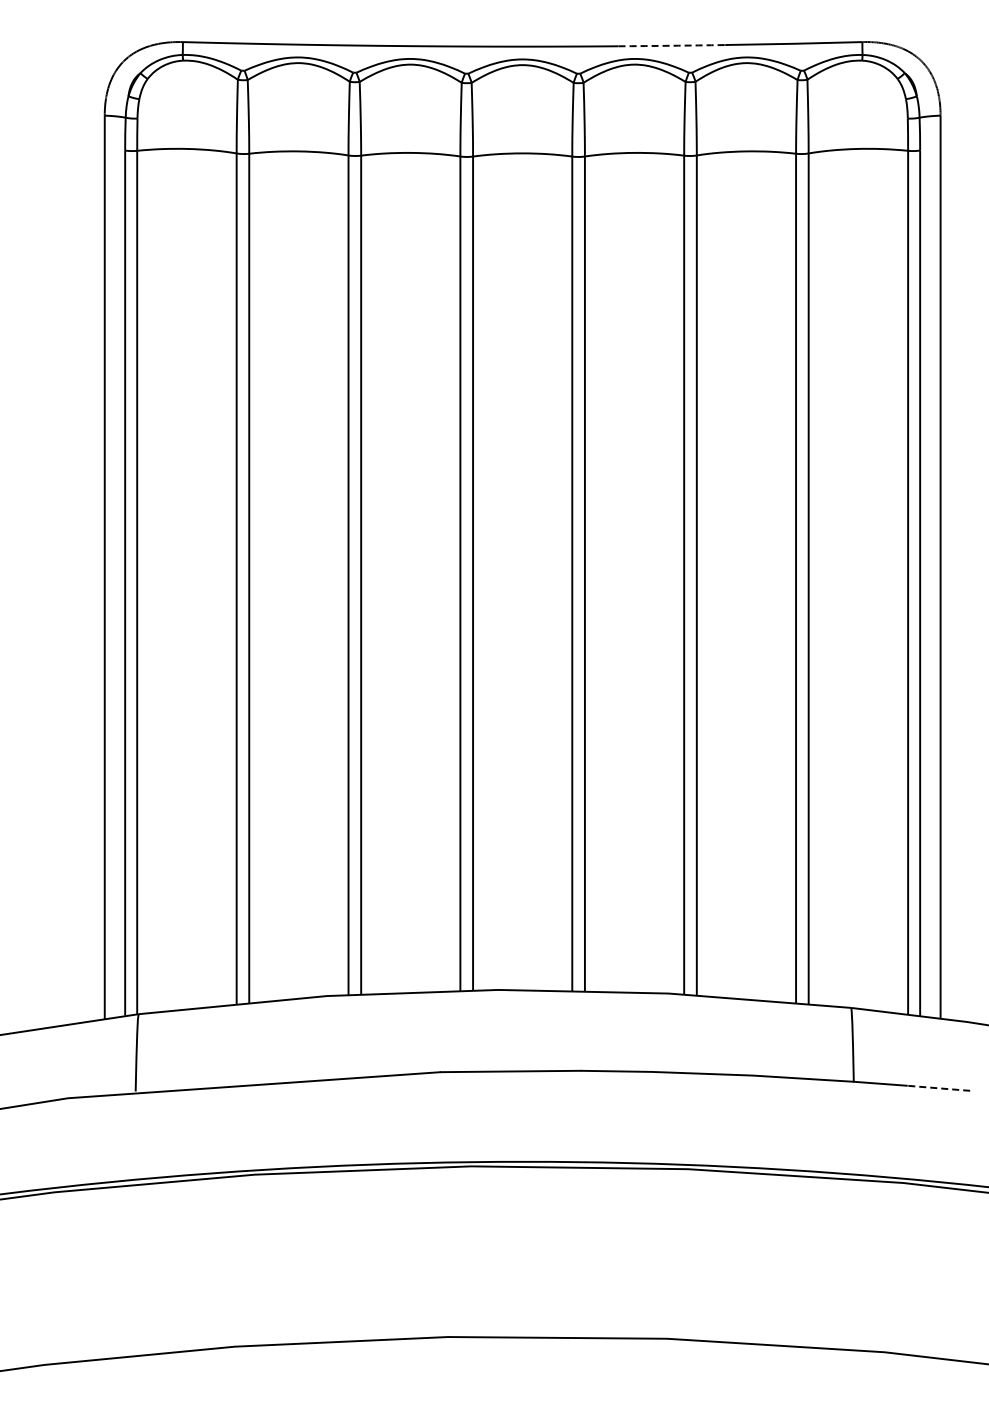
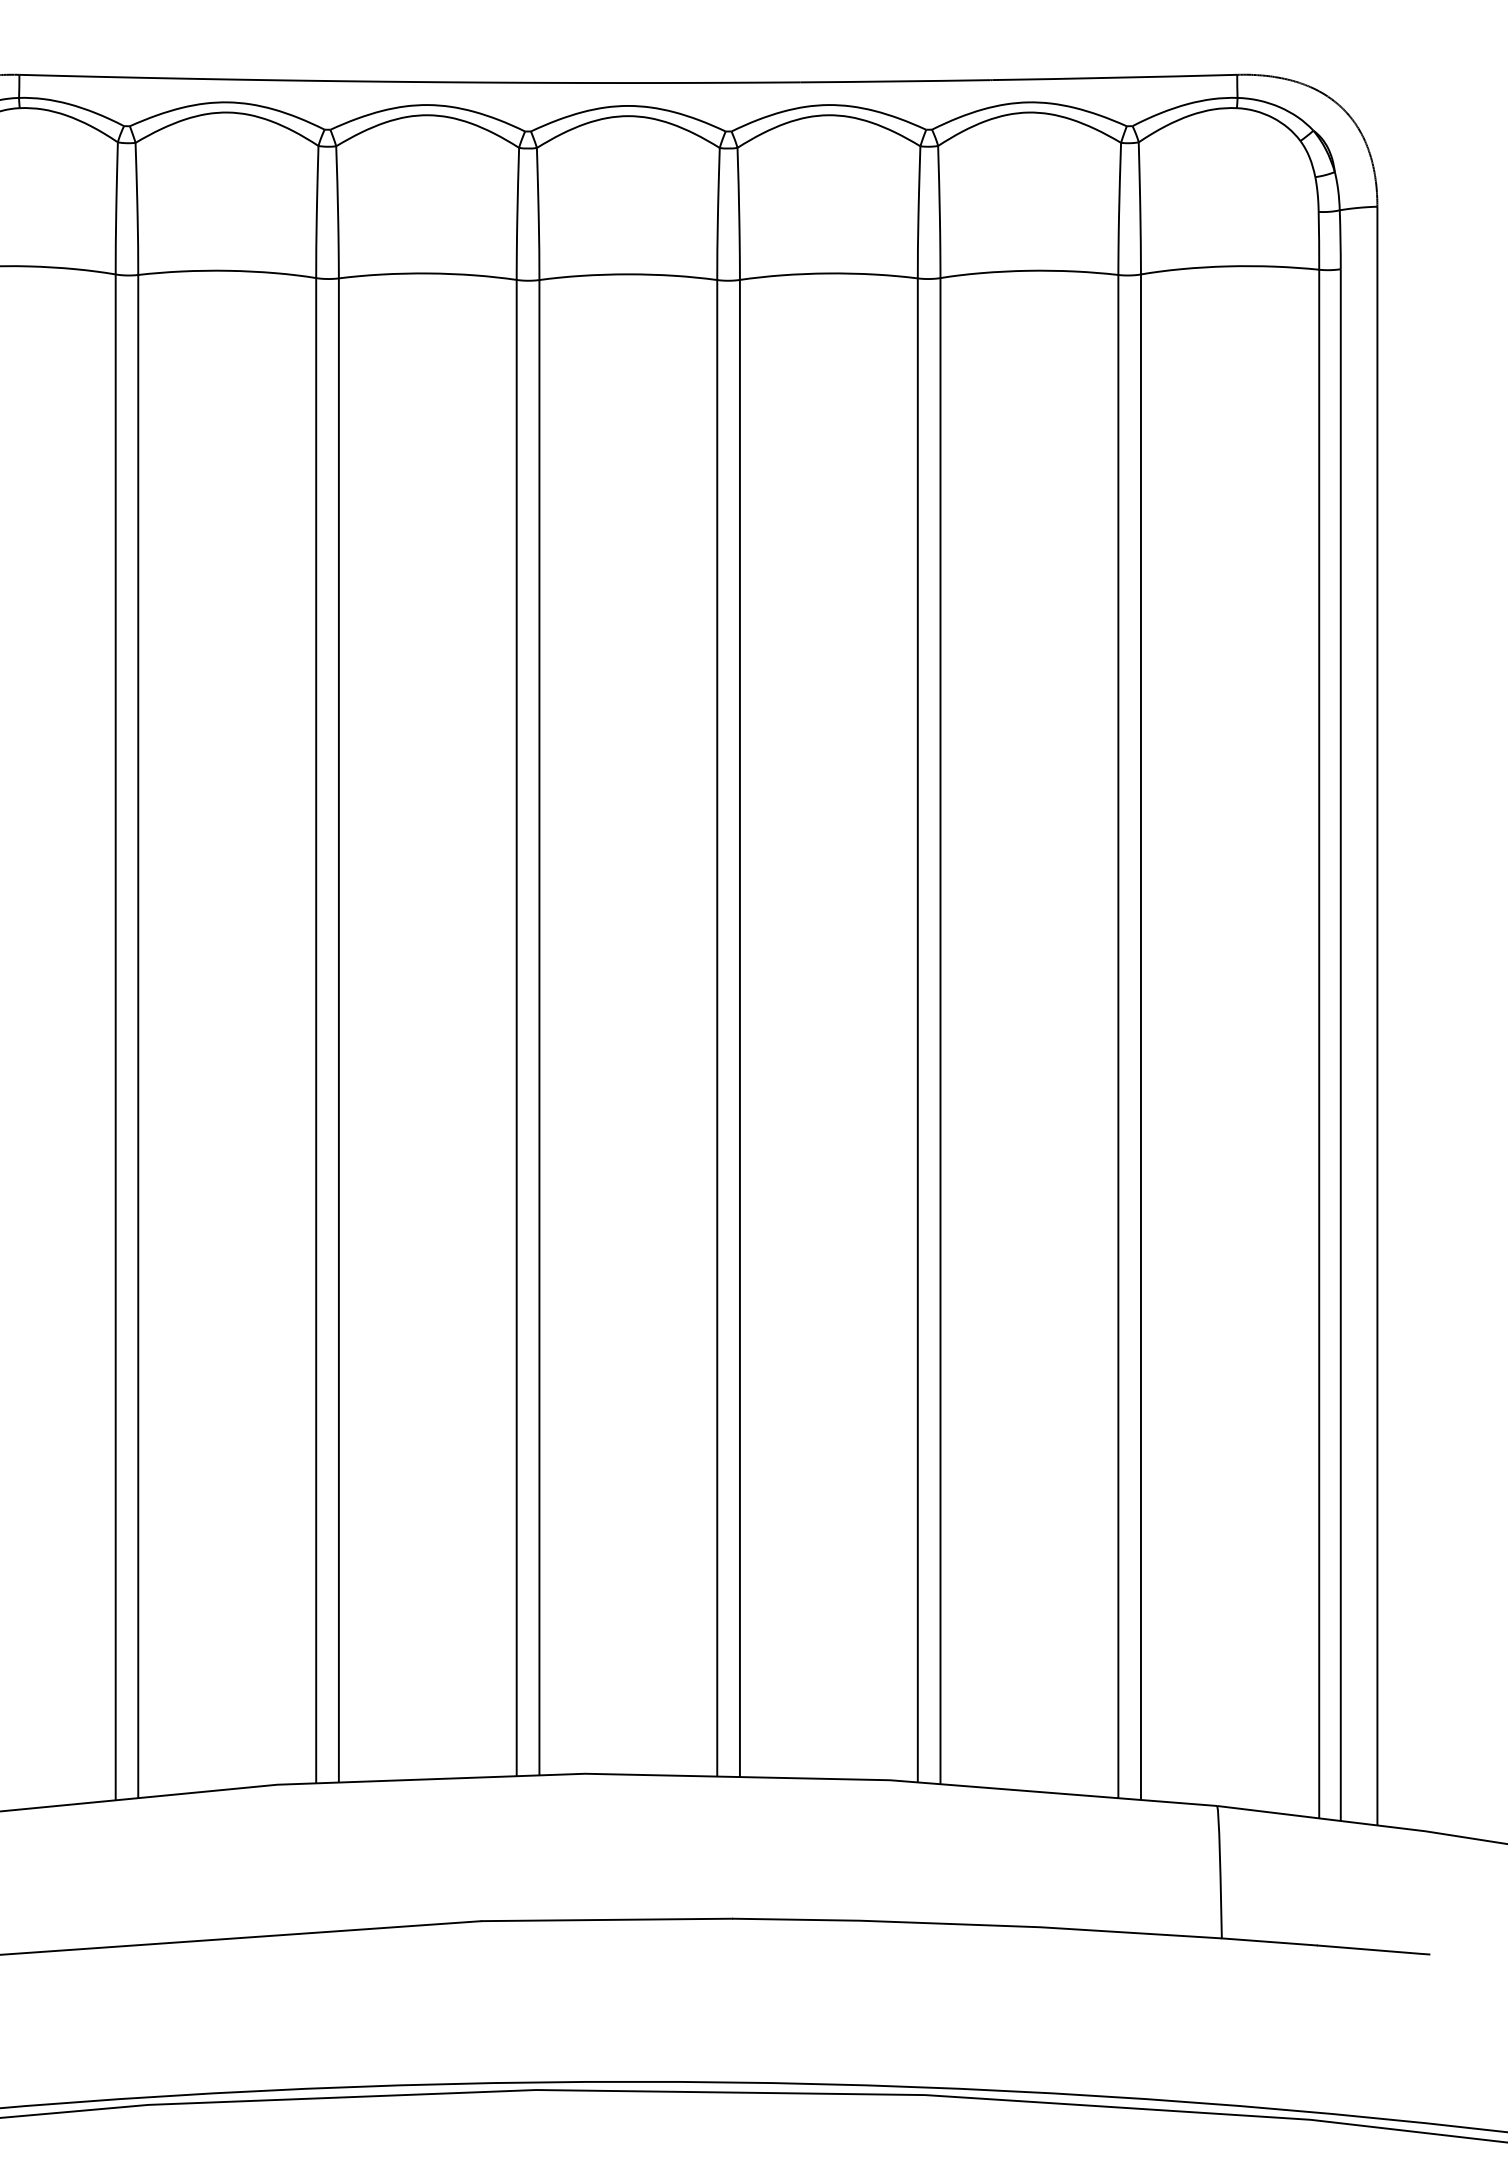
arc: (671, 45) -> (895, 80), dashed -> solid
line: (939, 1088) -> (1375, 1950), dashed -> solid

